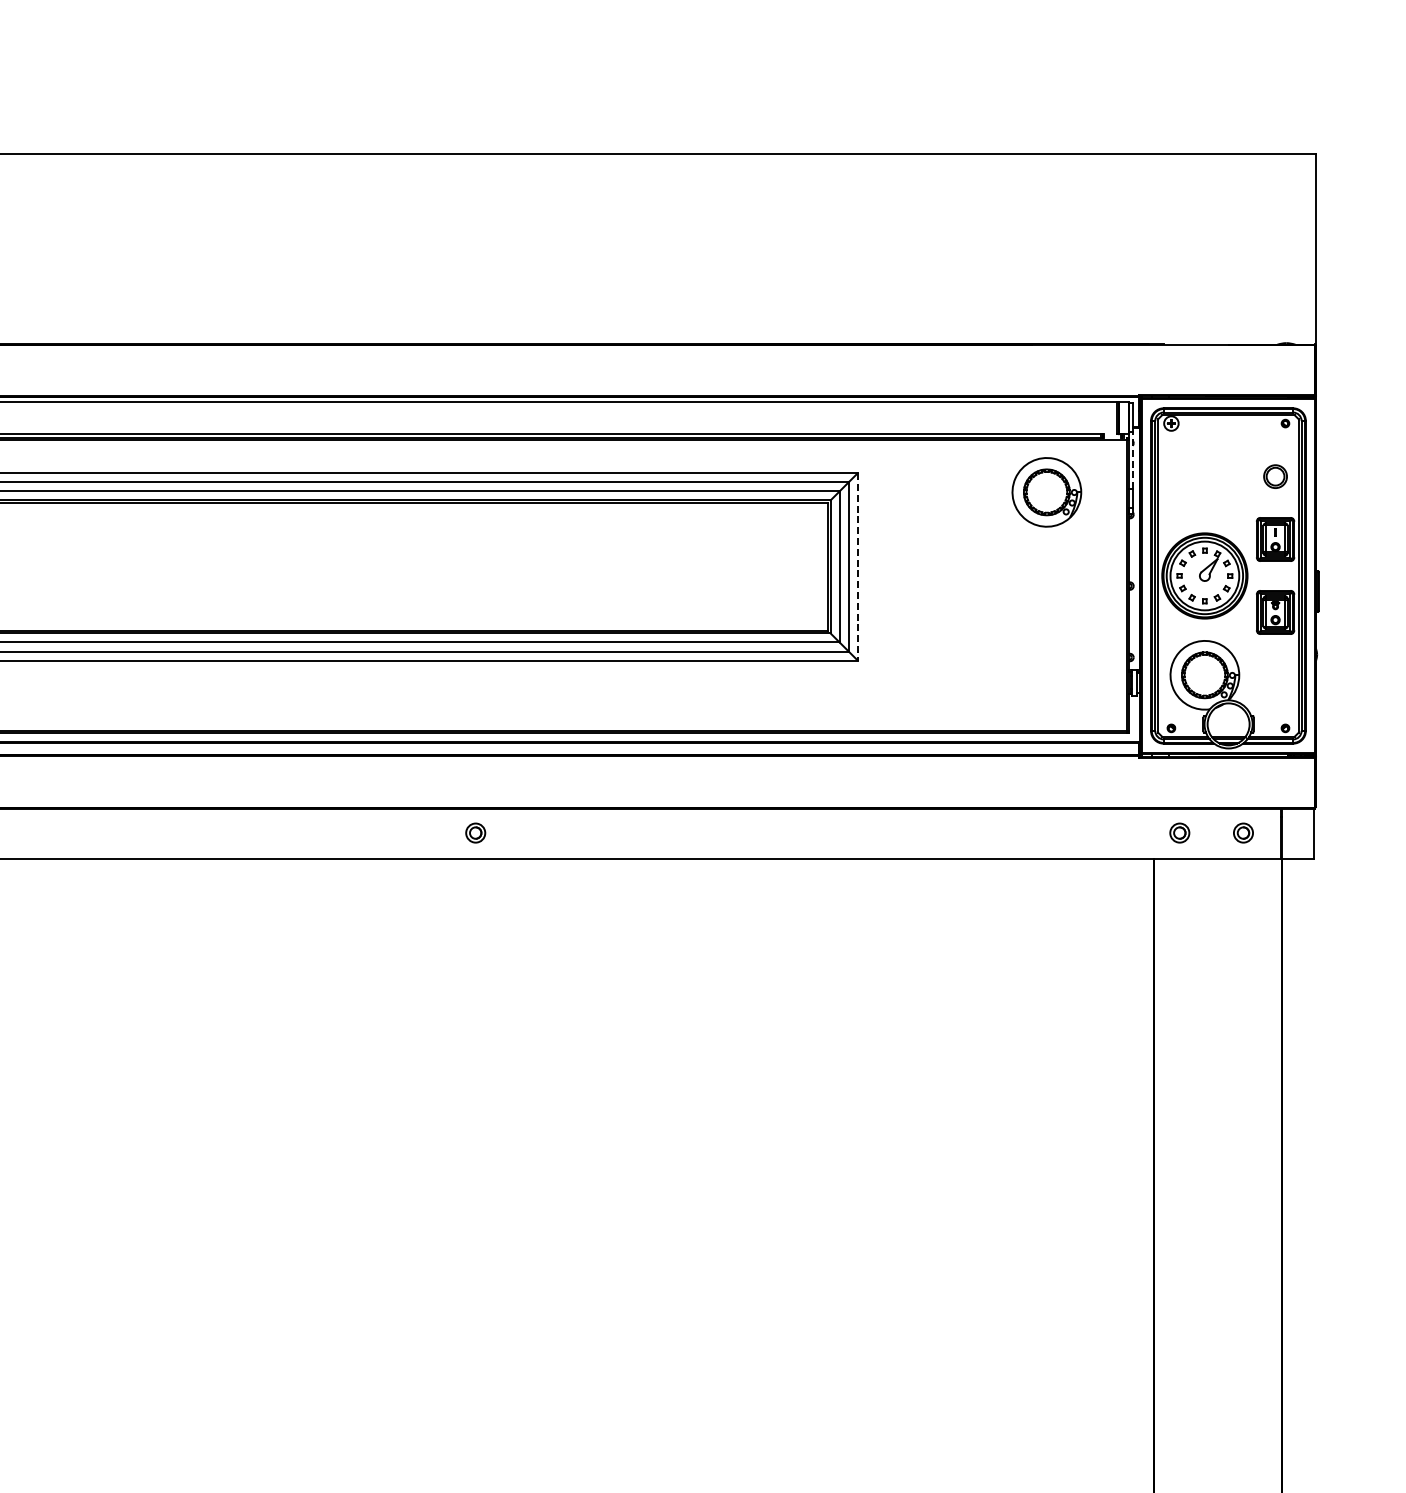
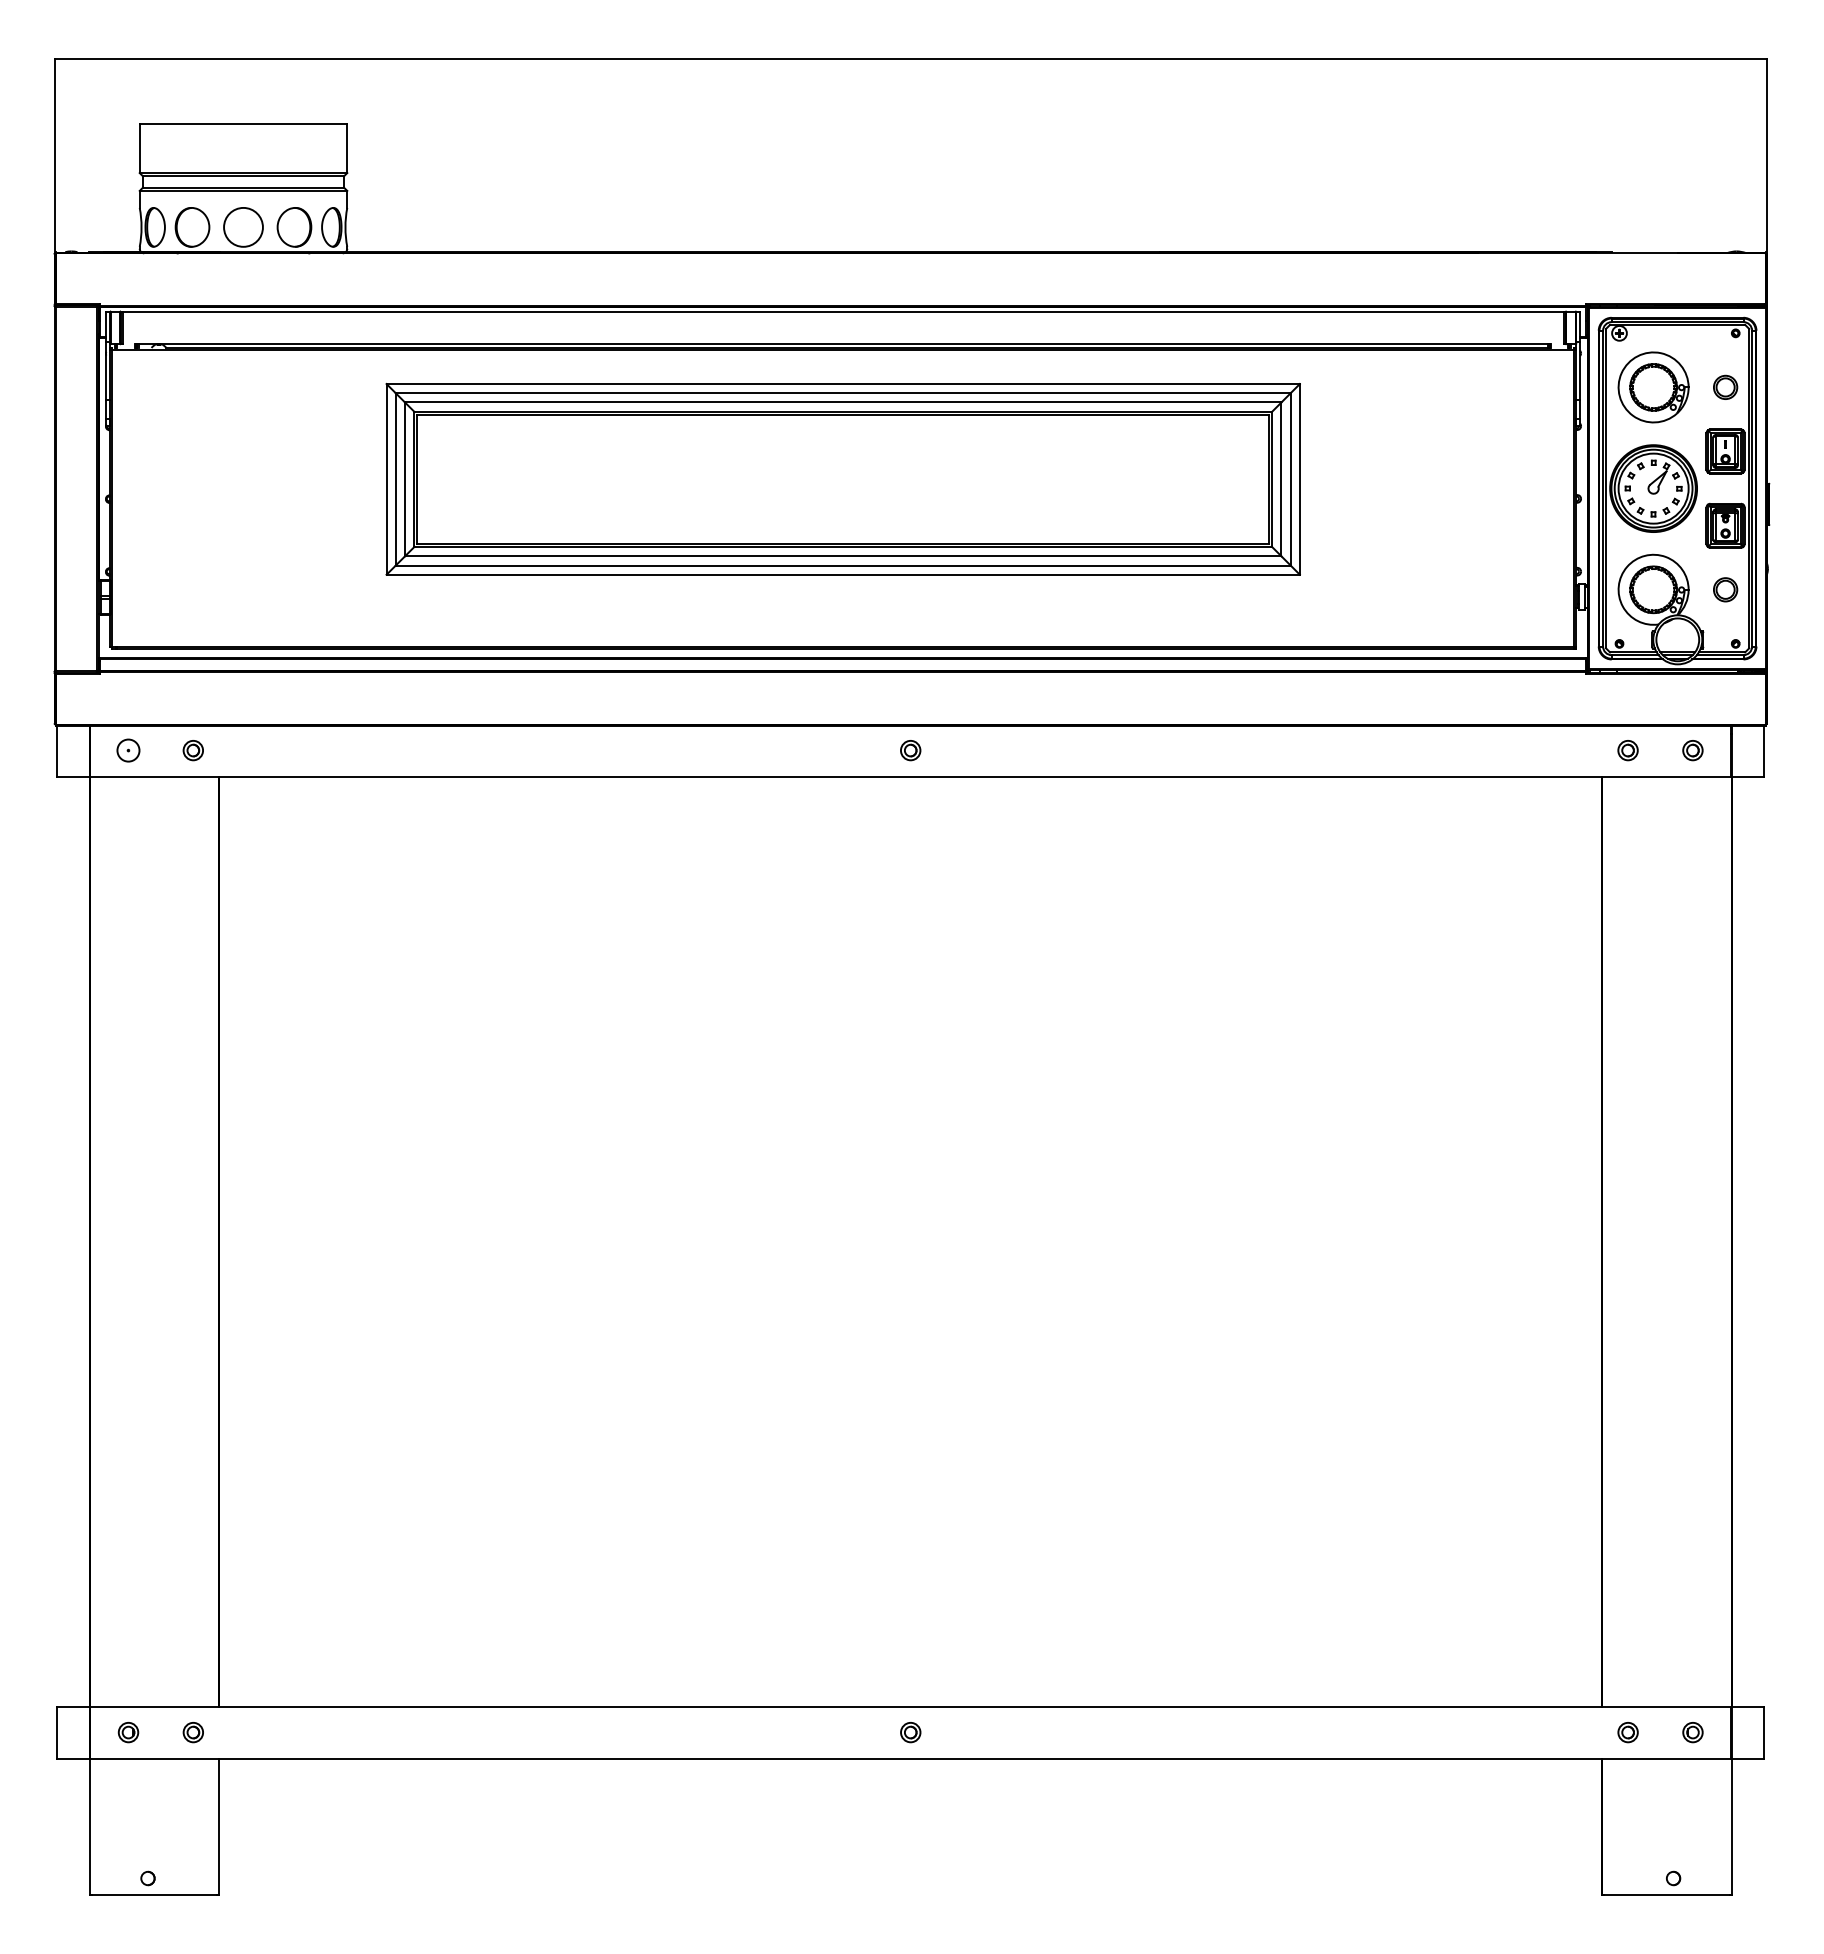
line: (1133, 460) -> (1580, 370), dashed -> solid
part: (1046, 492) -> (1653, 387), moved
line: (857, 567) -> (1299, 479), dashed -> solid
part: (1275, 674) -> (1725, 589), added

